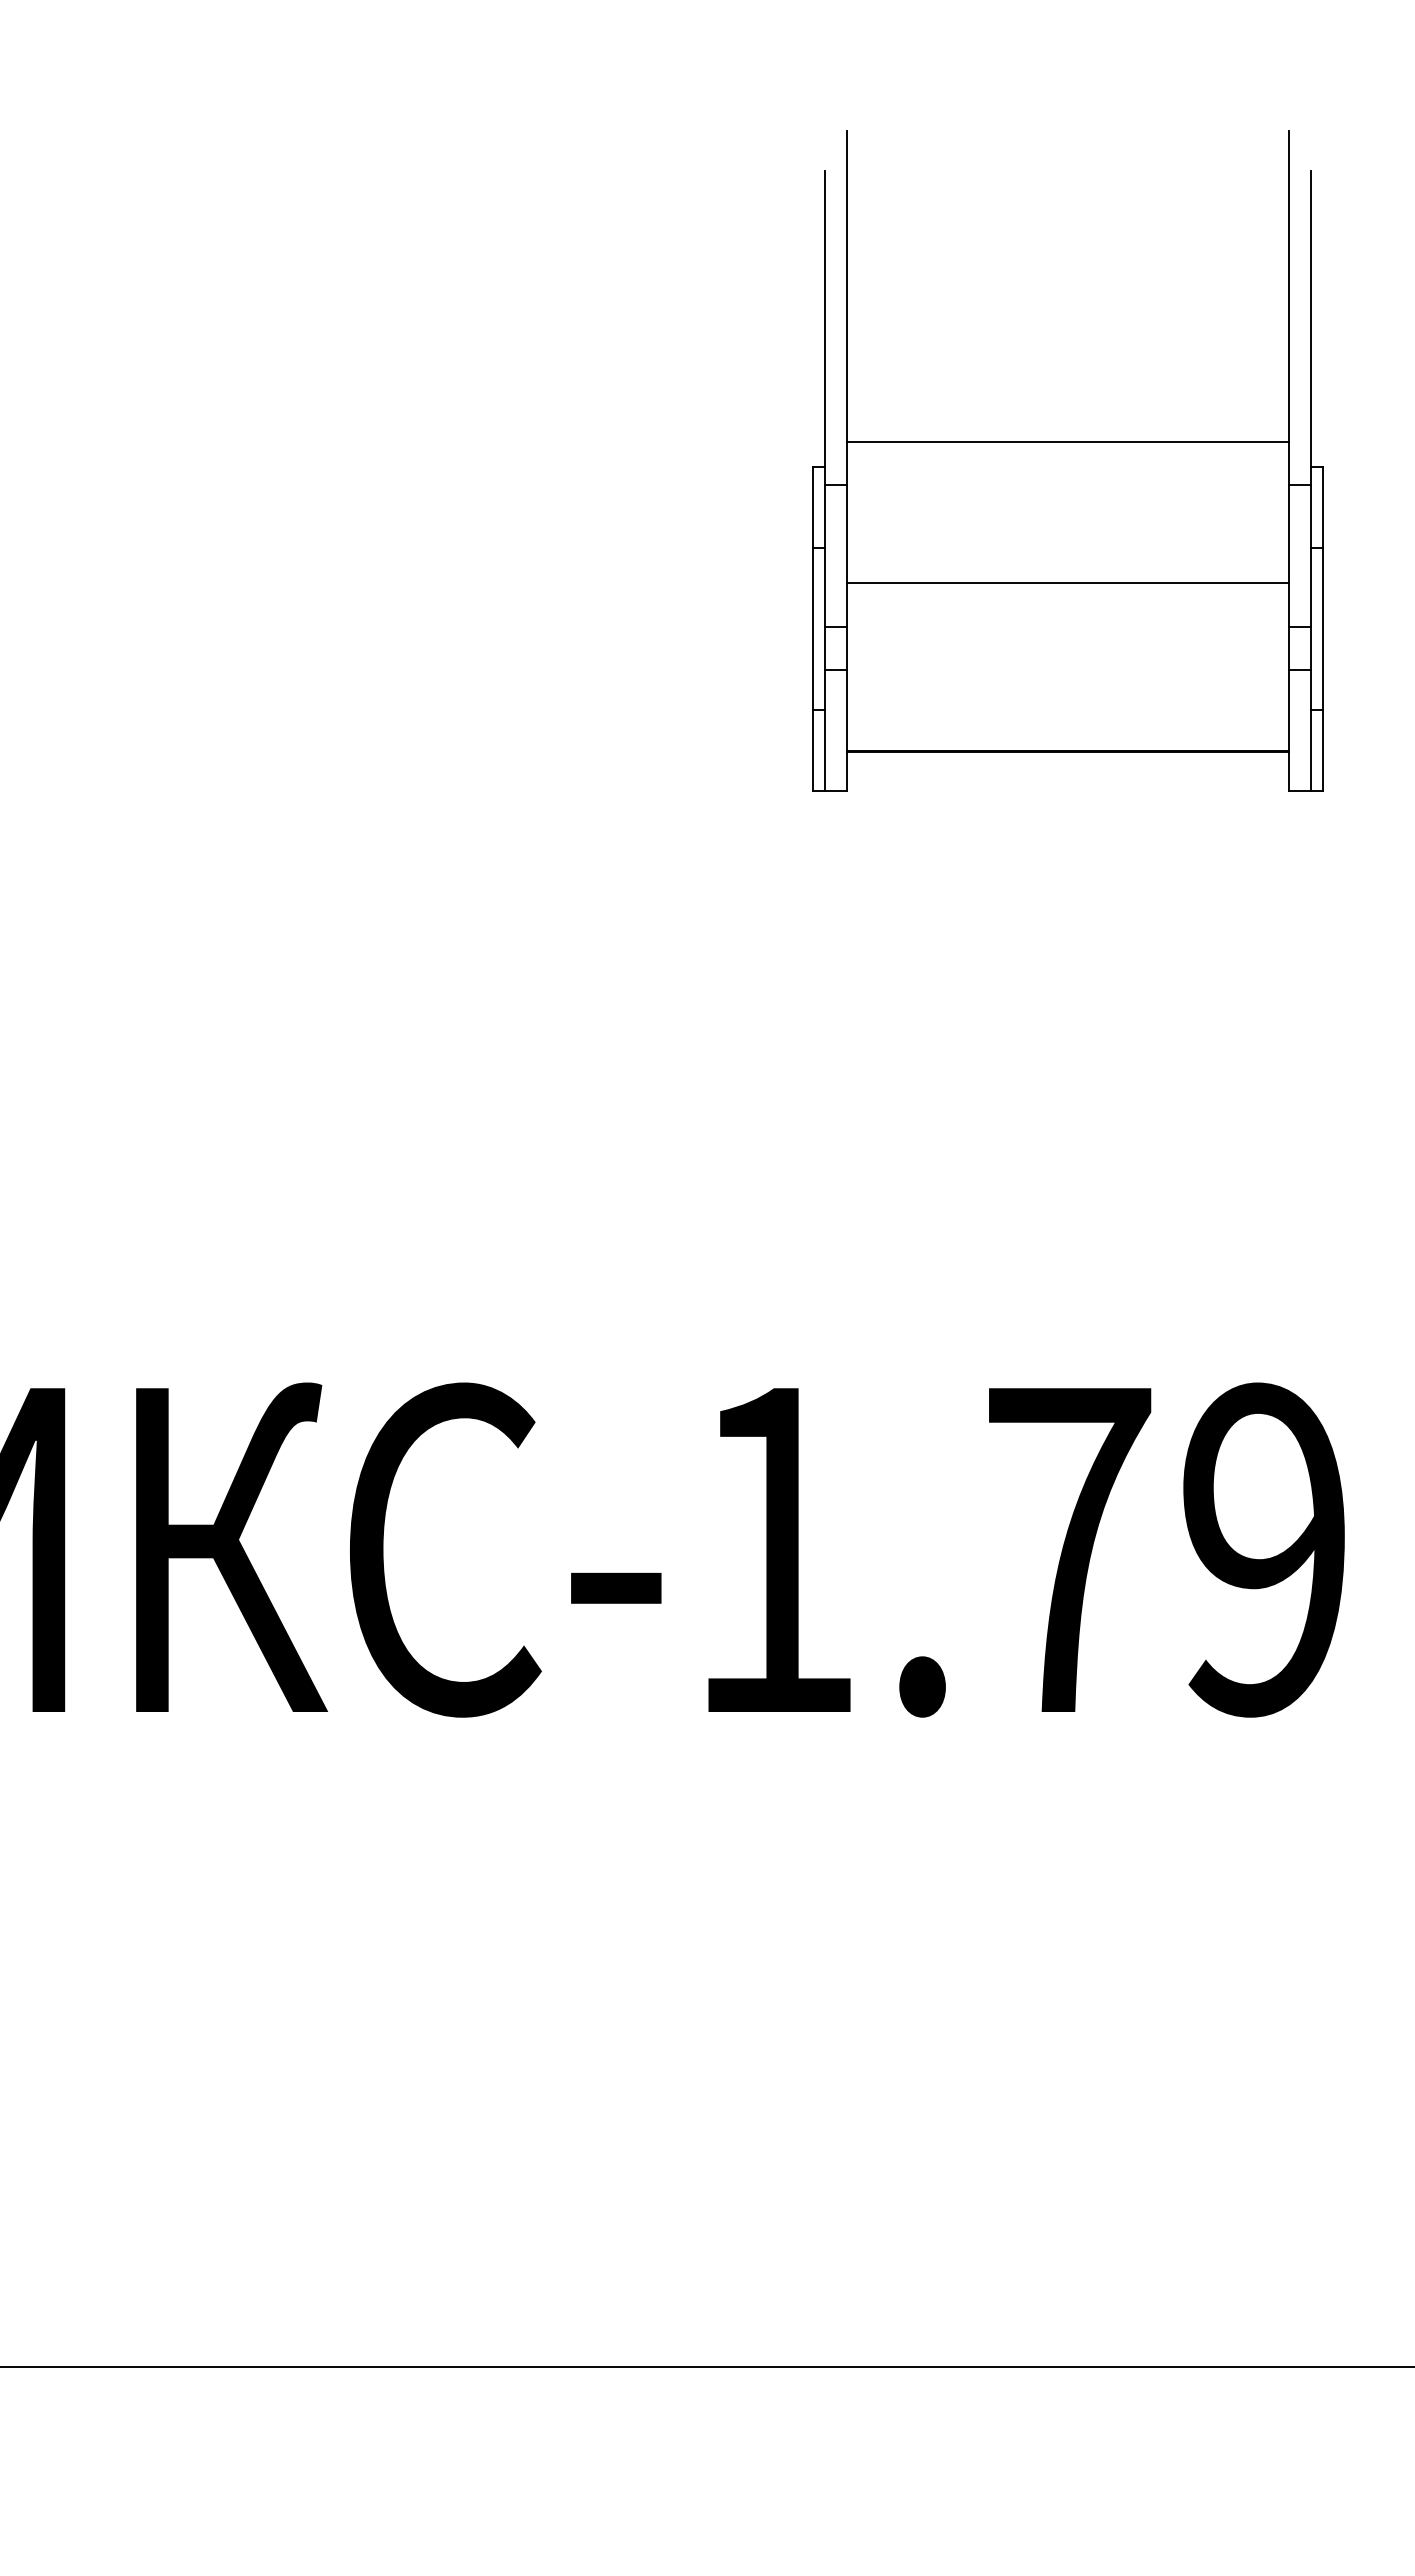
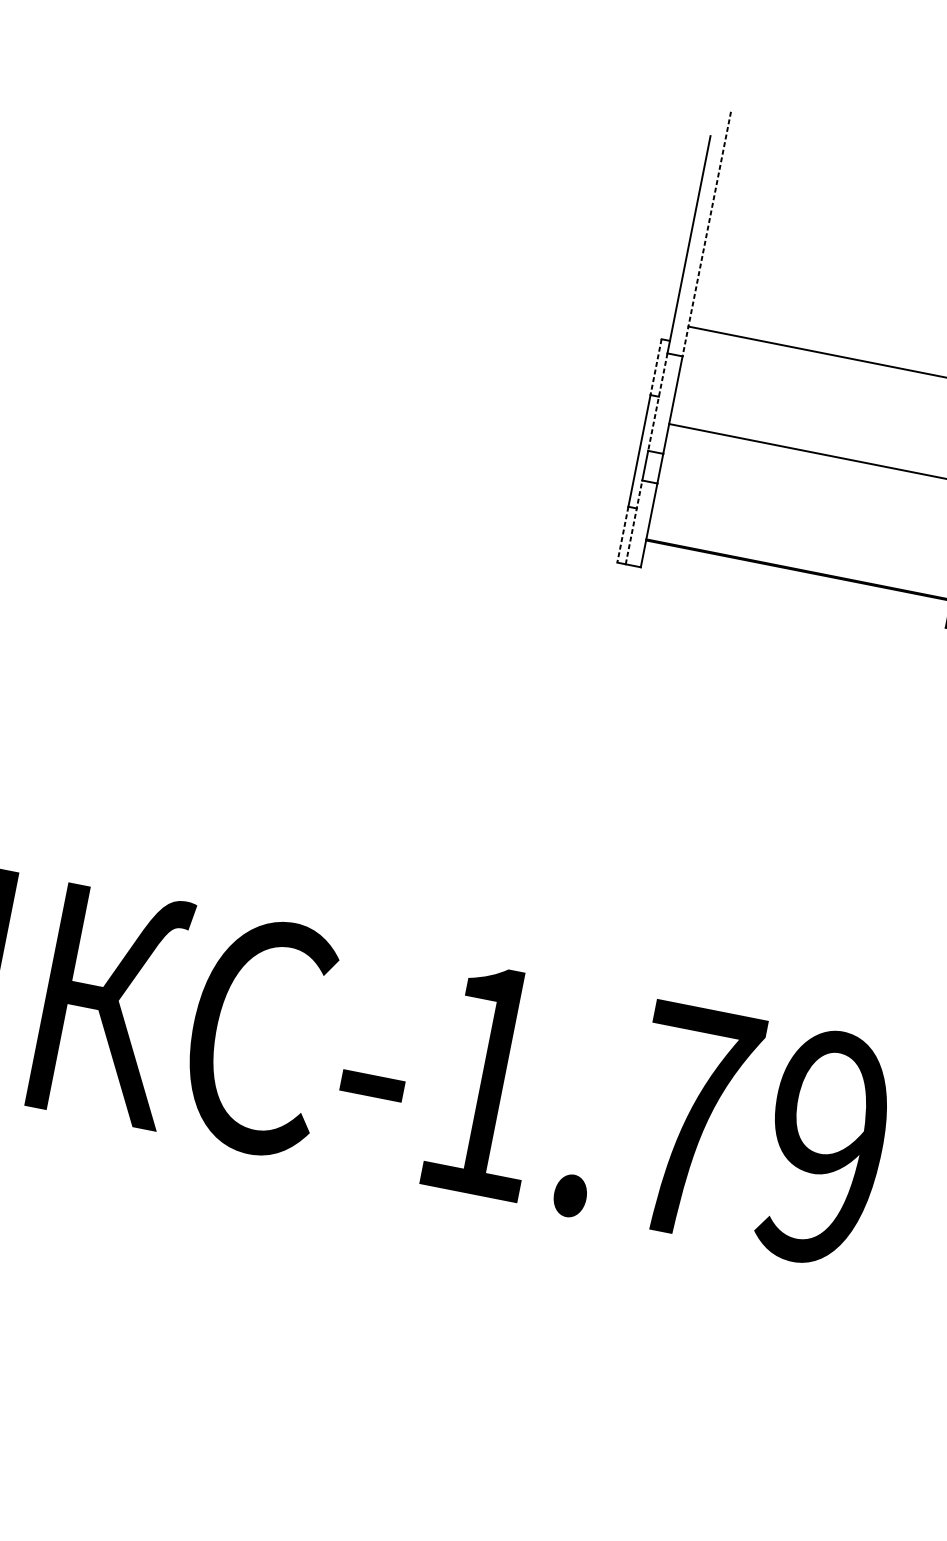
line: (847, 308) -> (706, 234), solid -> dashed
line: (813, 508) -> (656, 367), solid -> dashed
line: (825, 556) -> (657, 402), solid -> dashed
line: (825, 730) -> (634, 522), solid -> dashed
line: (813, 751) -> (622, 535), solid -> dashed

